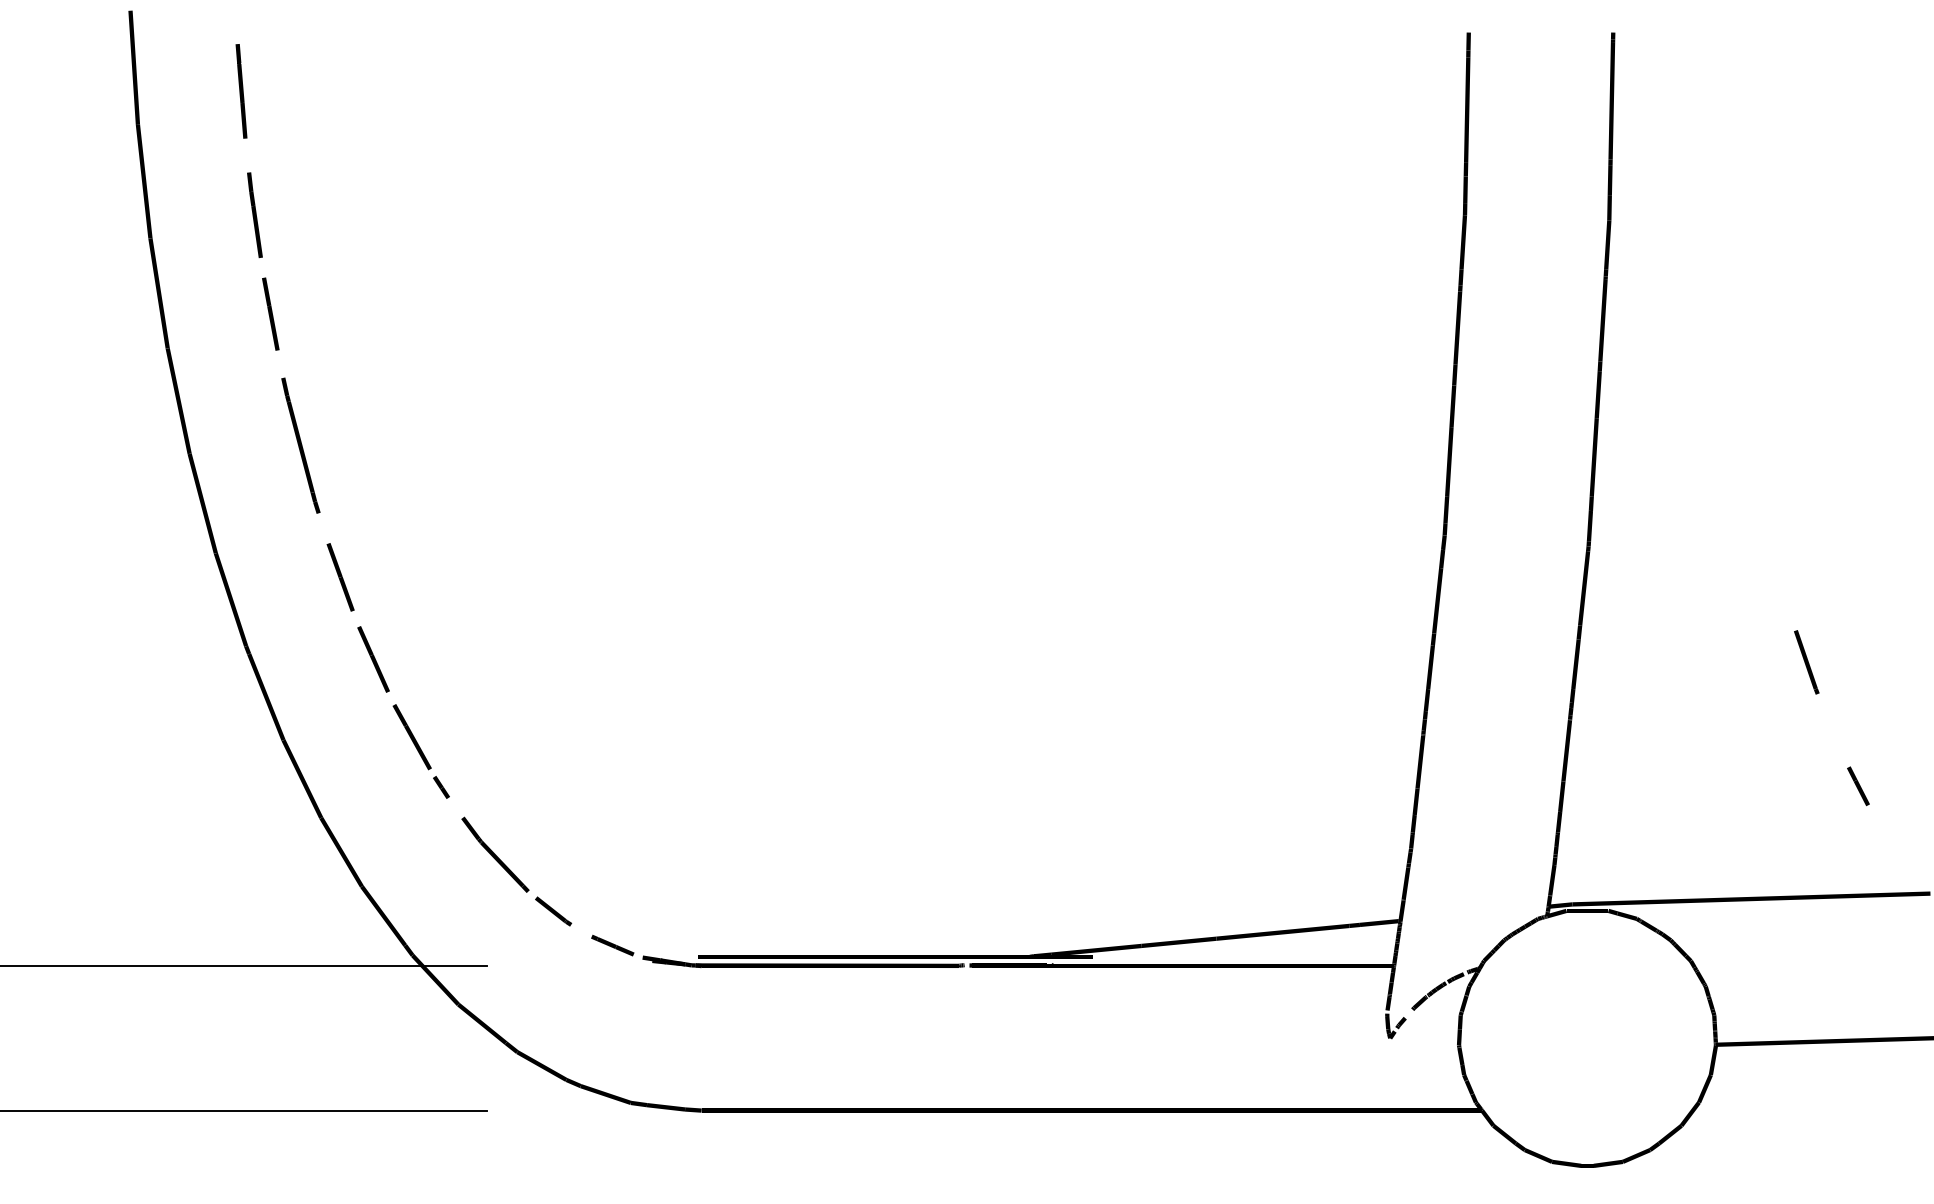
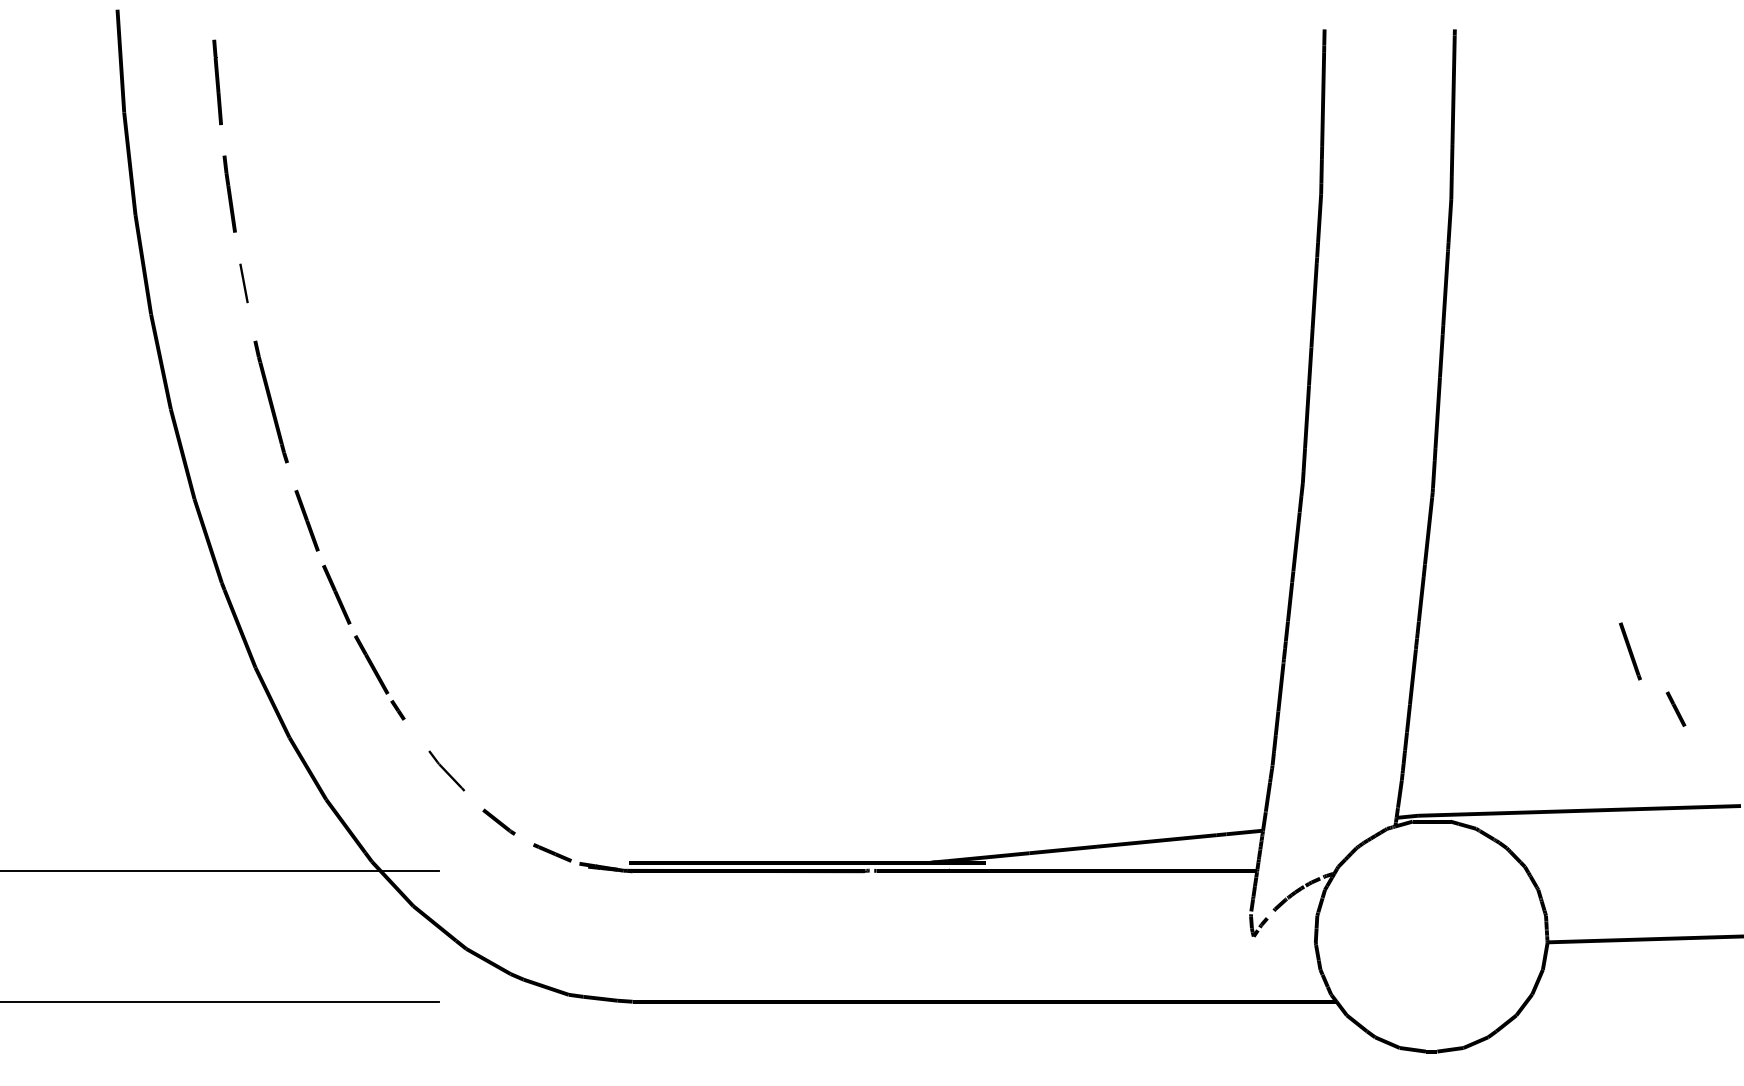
part: (270, 314) -> (243, 283), size x0.6
part: (1806, 662) -> (1630, 651), moved
part: (495, 854) -> (446, 770), size x0.6

